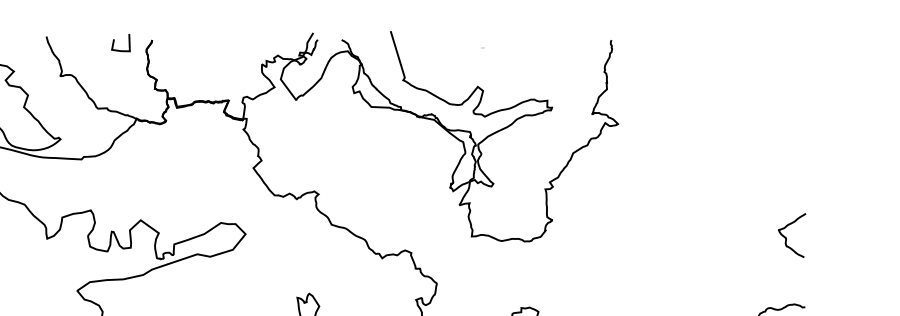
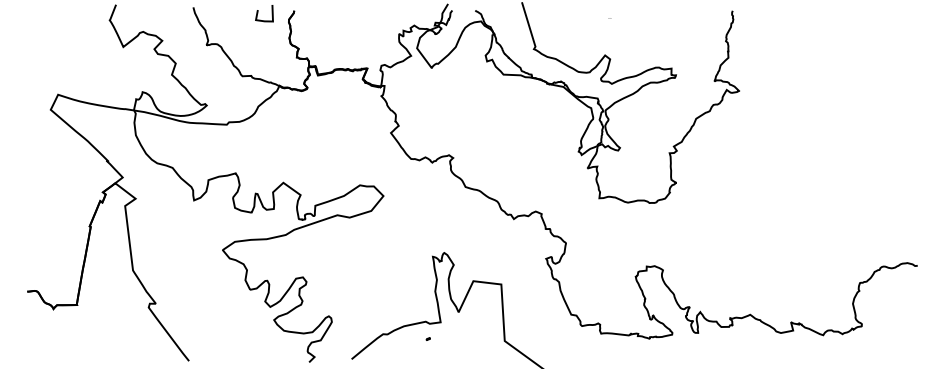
curve: (787, 237) -> (900, 199), removed

